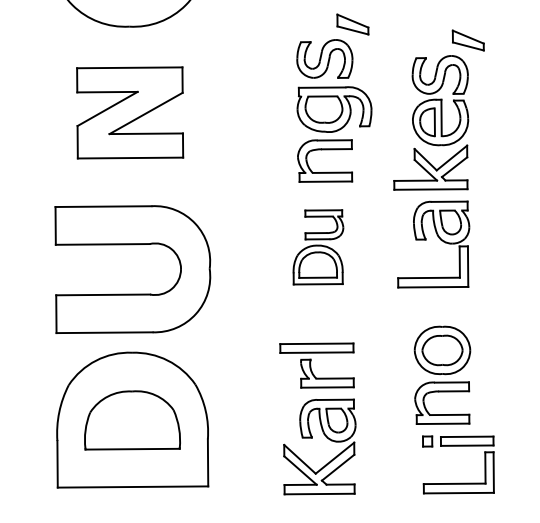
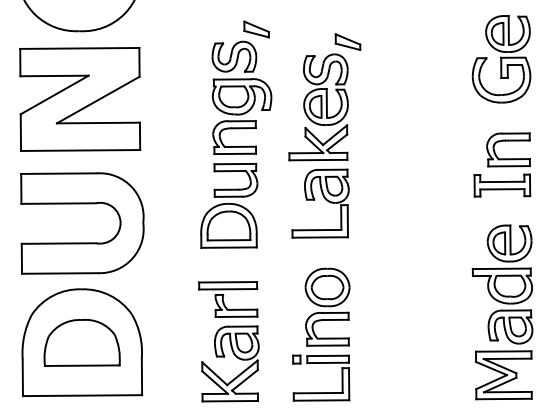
part: (130, 112) -> (80, 99), size x1.43
part: (318, 246) -> (229, 205), size x1.43
part: (458, 446) -> (321, 363), moved

